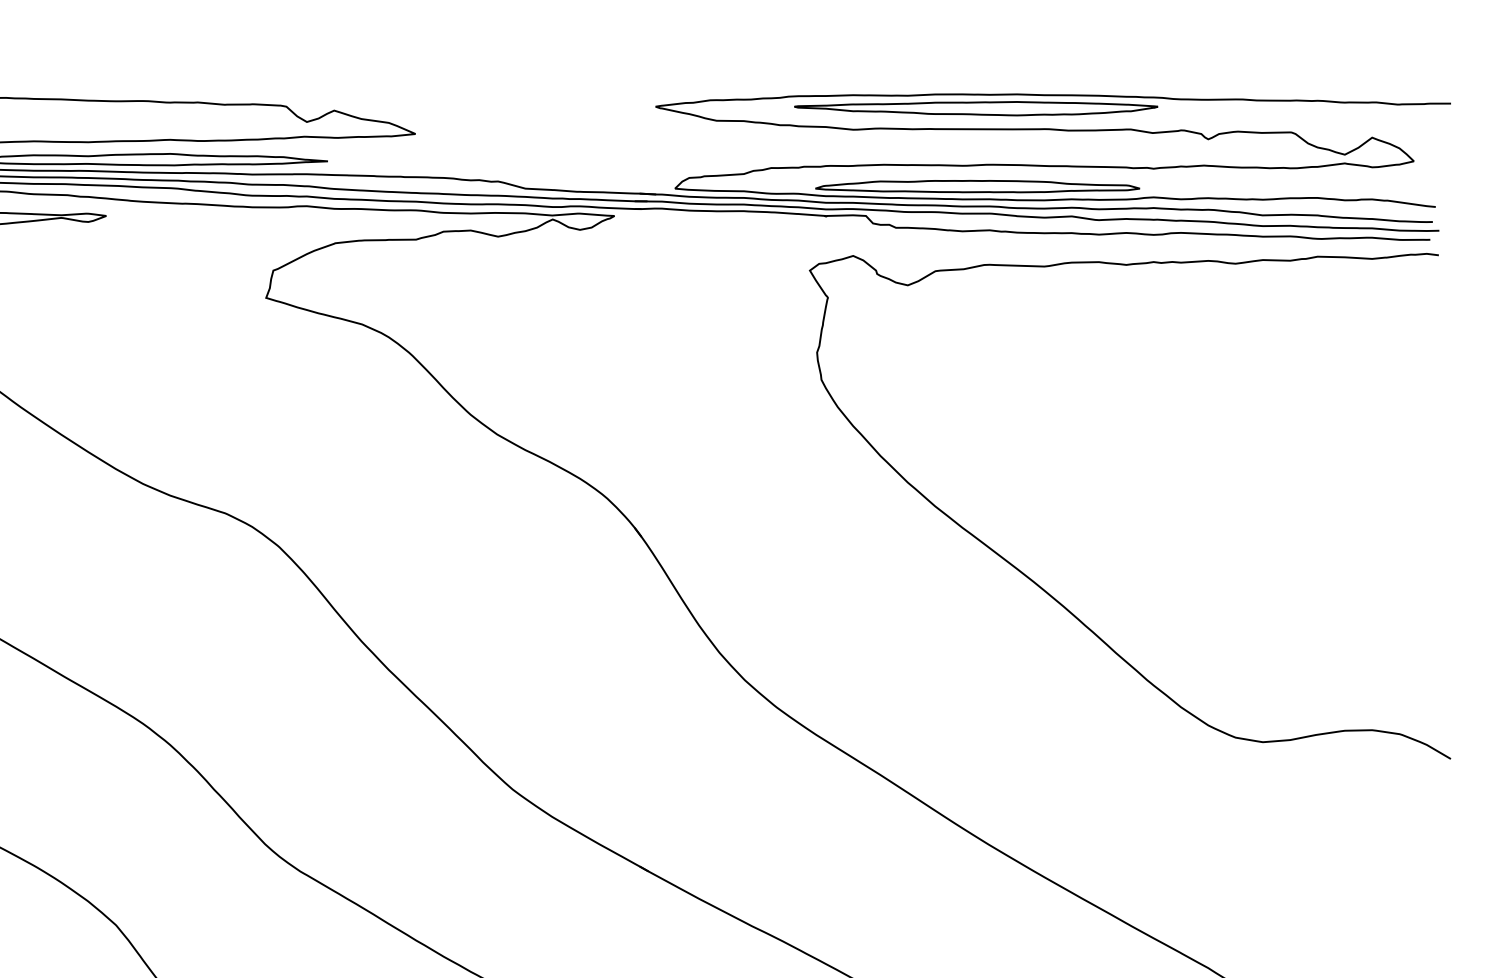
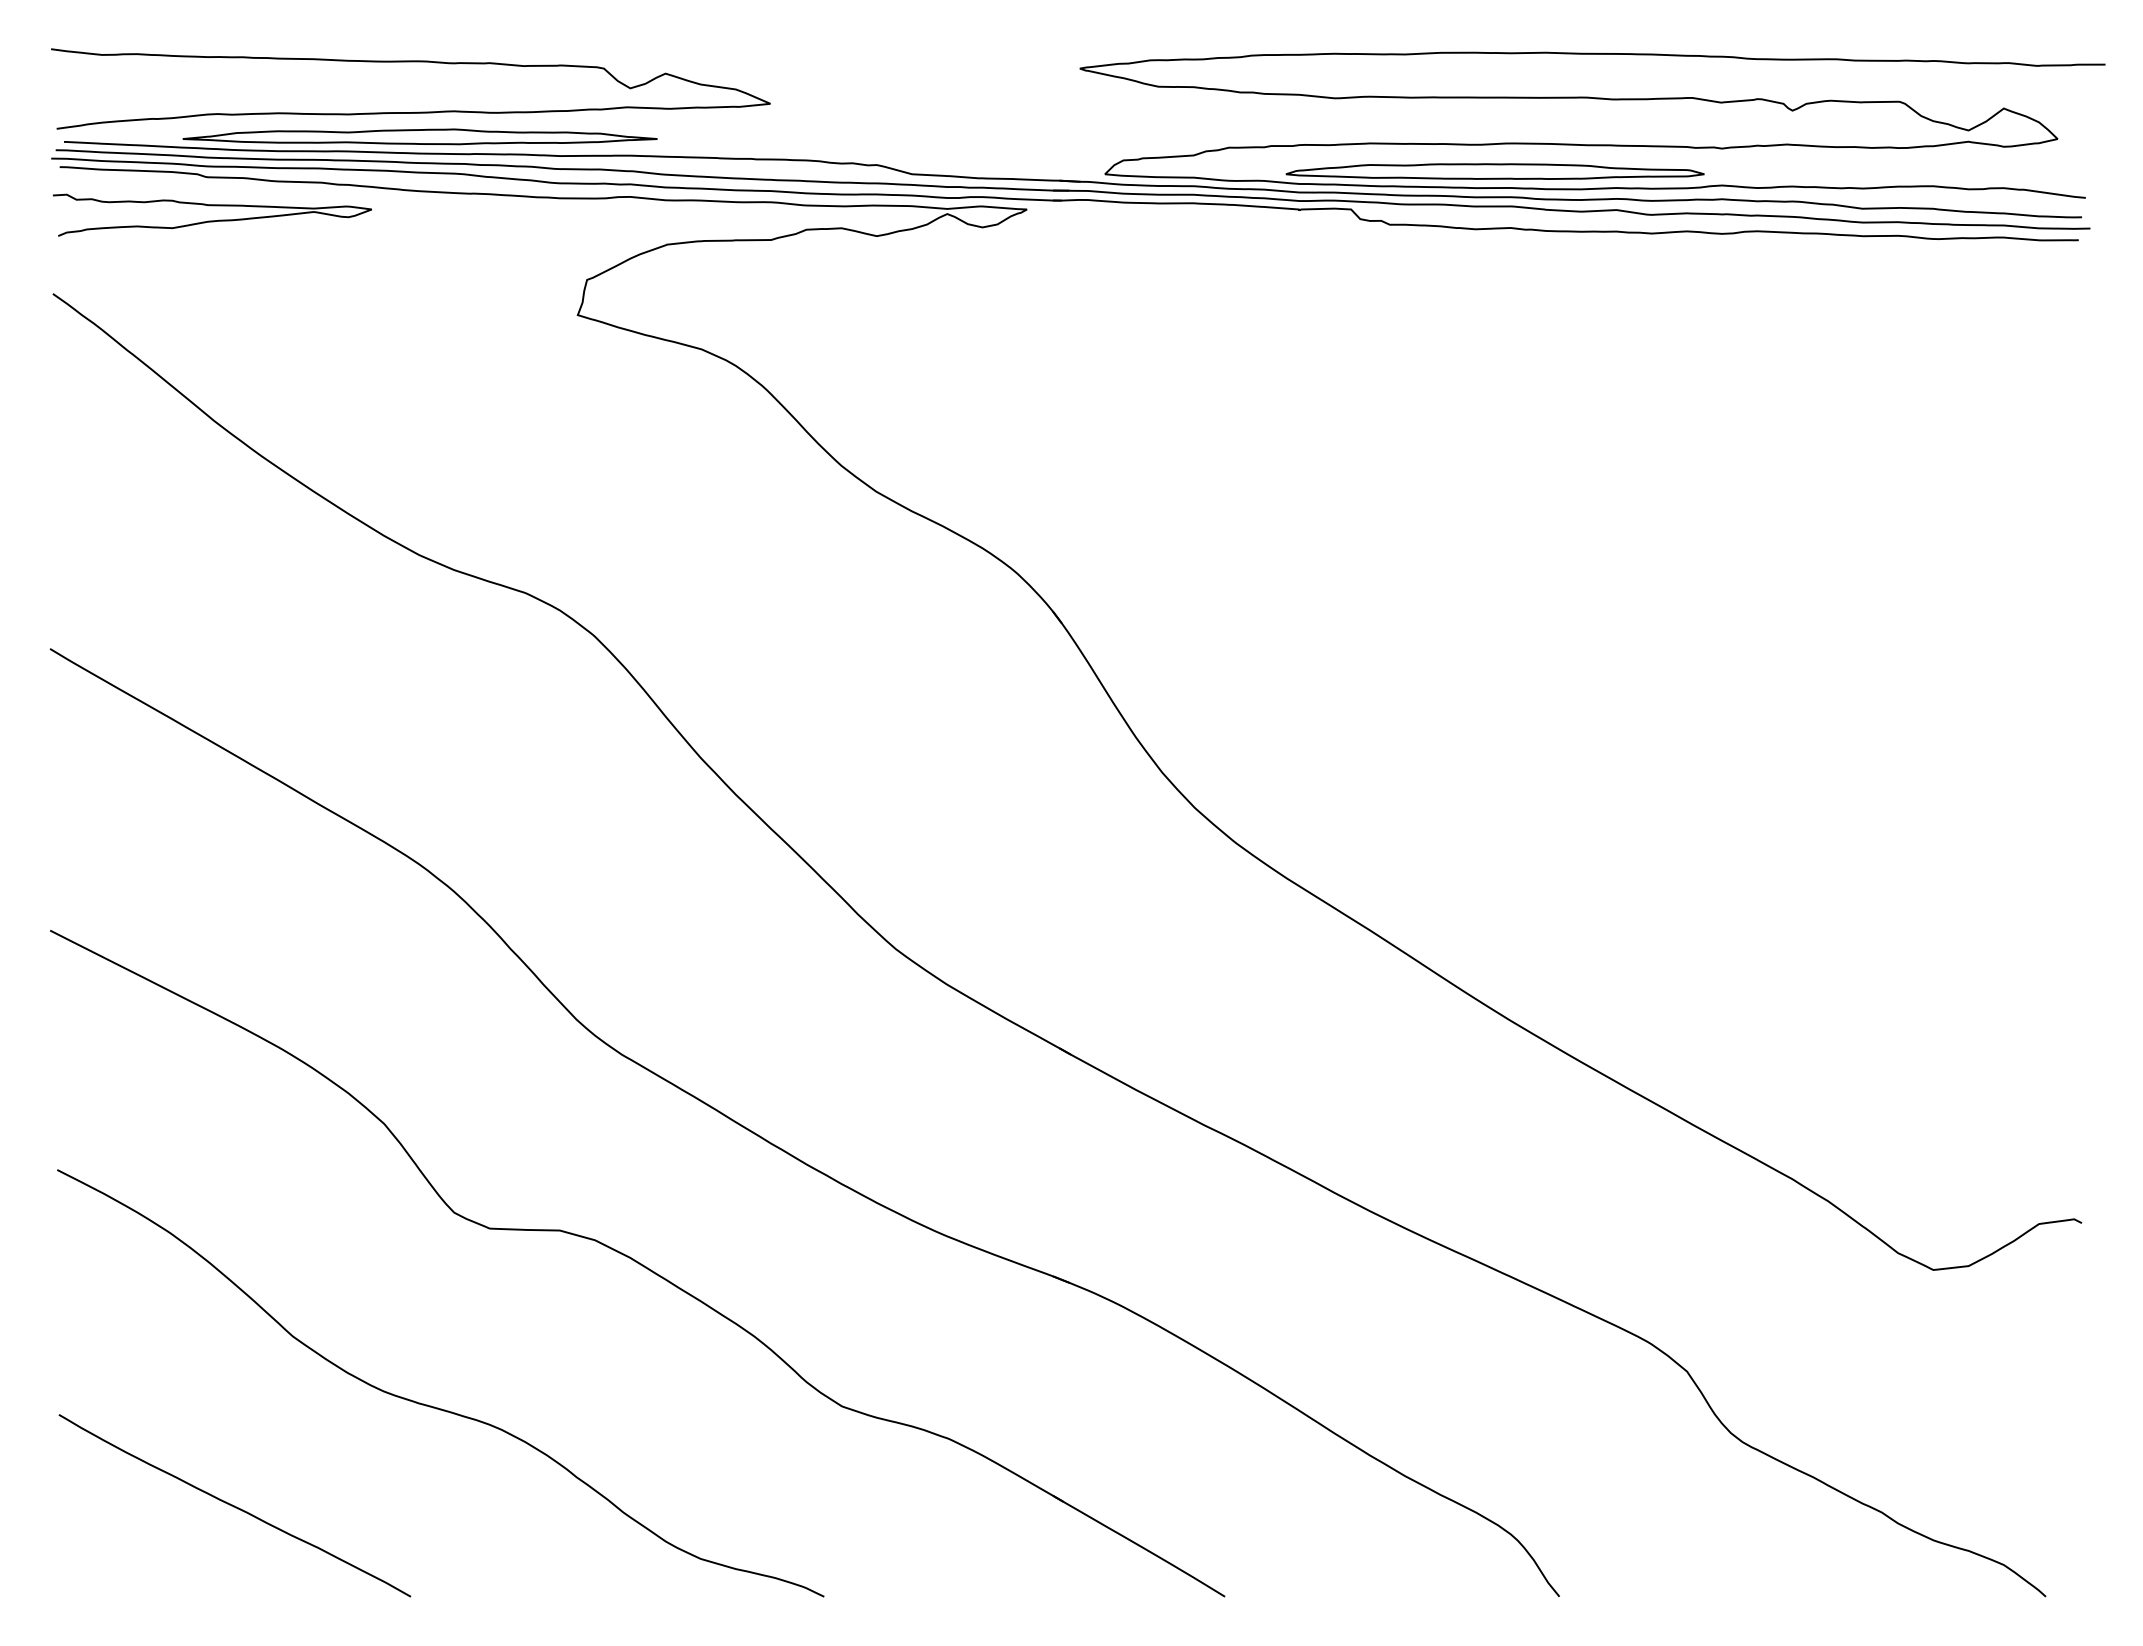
part: (975, 108) -> (1492, 70), removed
curve: (1052, 596) -> (1591, 699), removed

